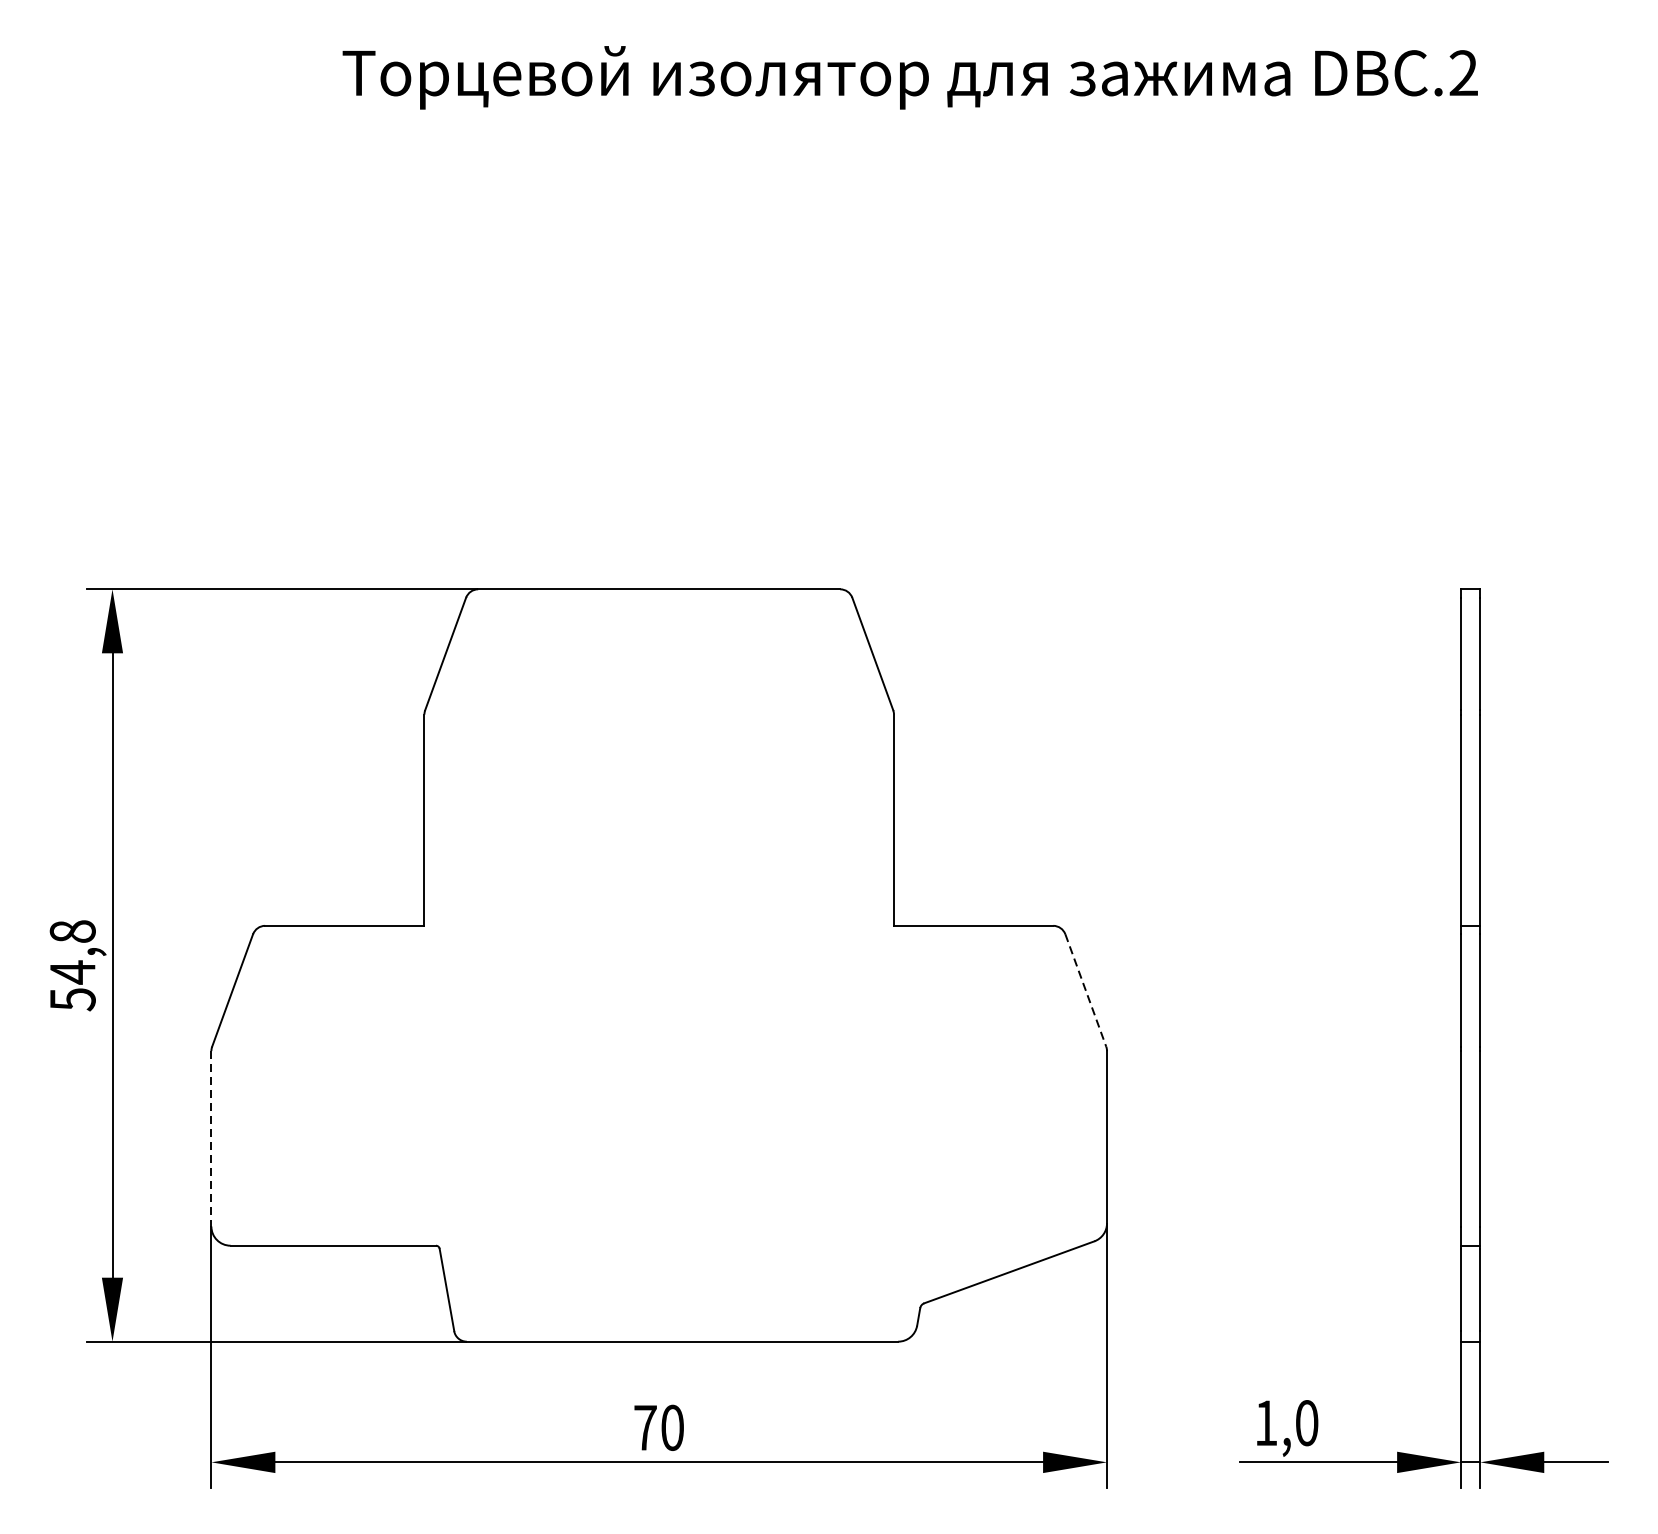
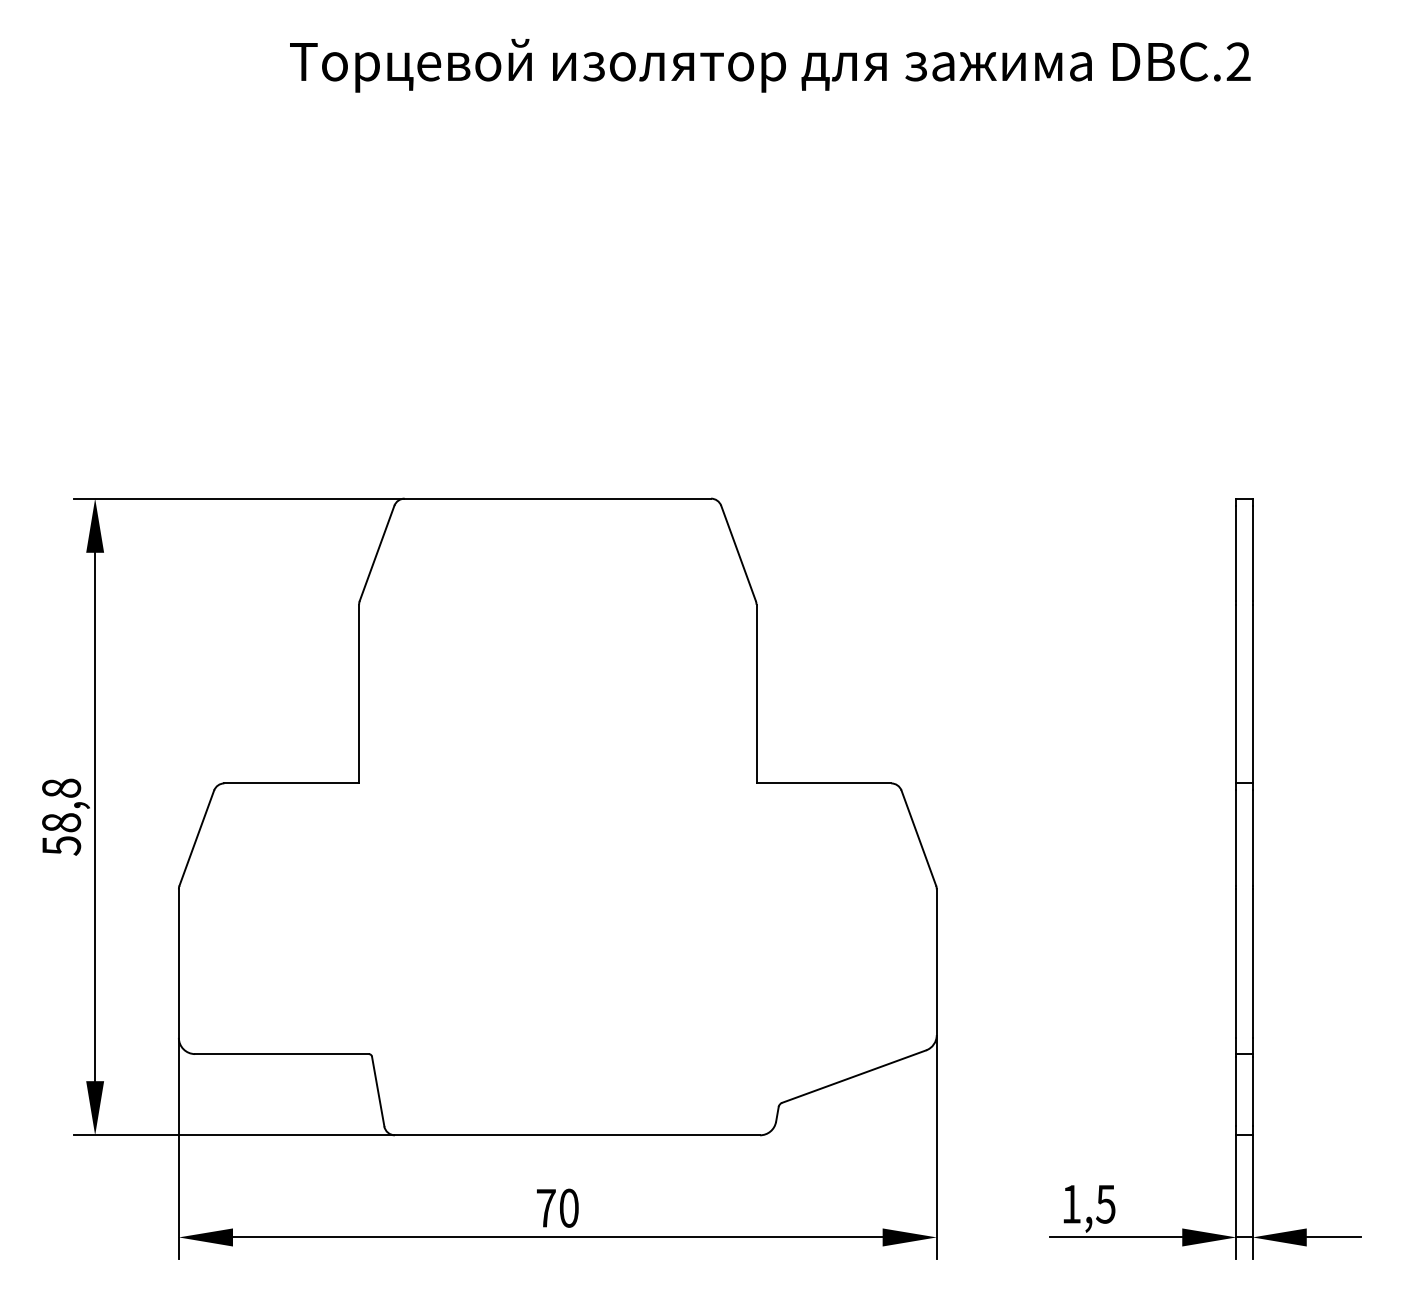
text: (72, 972) -> (61, 822), 54,8 -> 58,8
line: (1085, 990) -> (918, 838), dashed -> solid
line: (210, 1139) -> (178, 964), dashed -> solid
text: (1306, 1422) -> (1105, 1203), 1,0 -> 1,5

